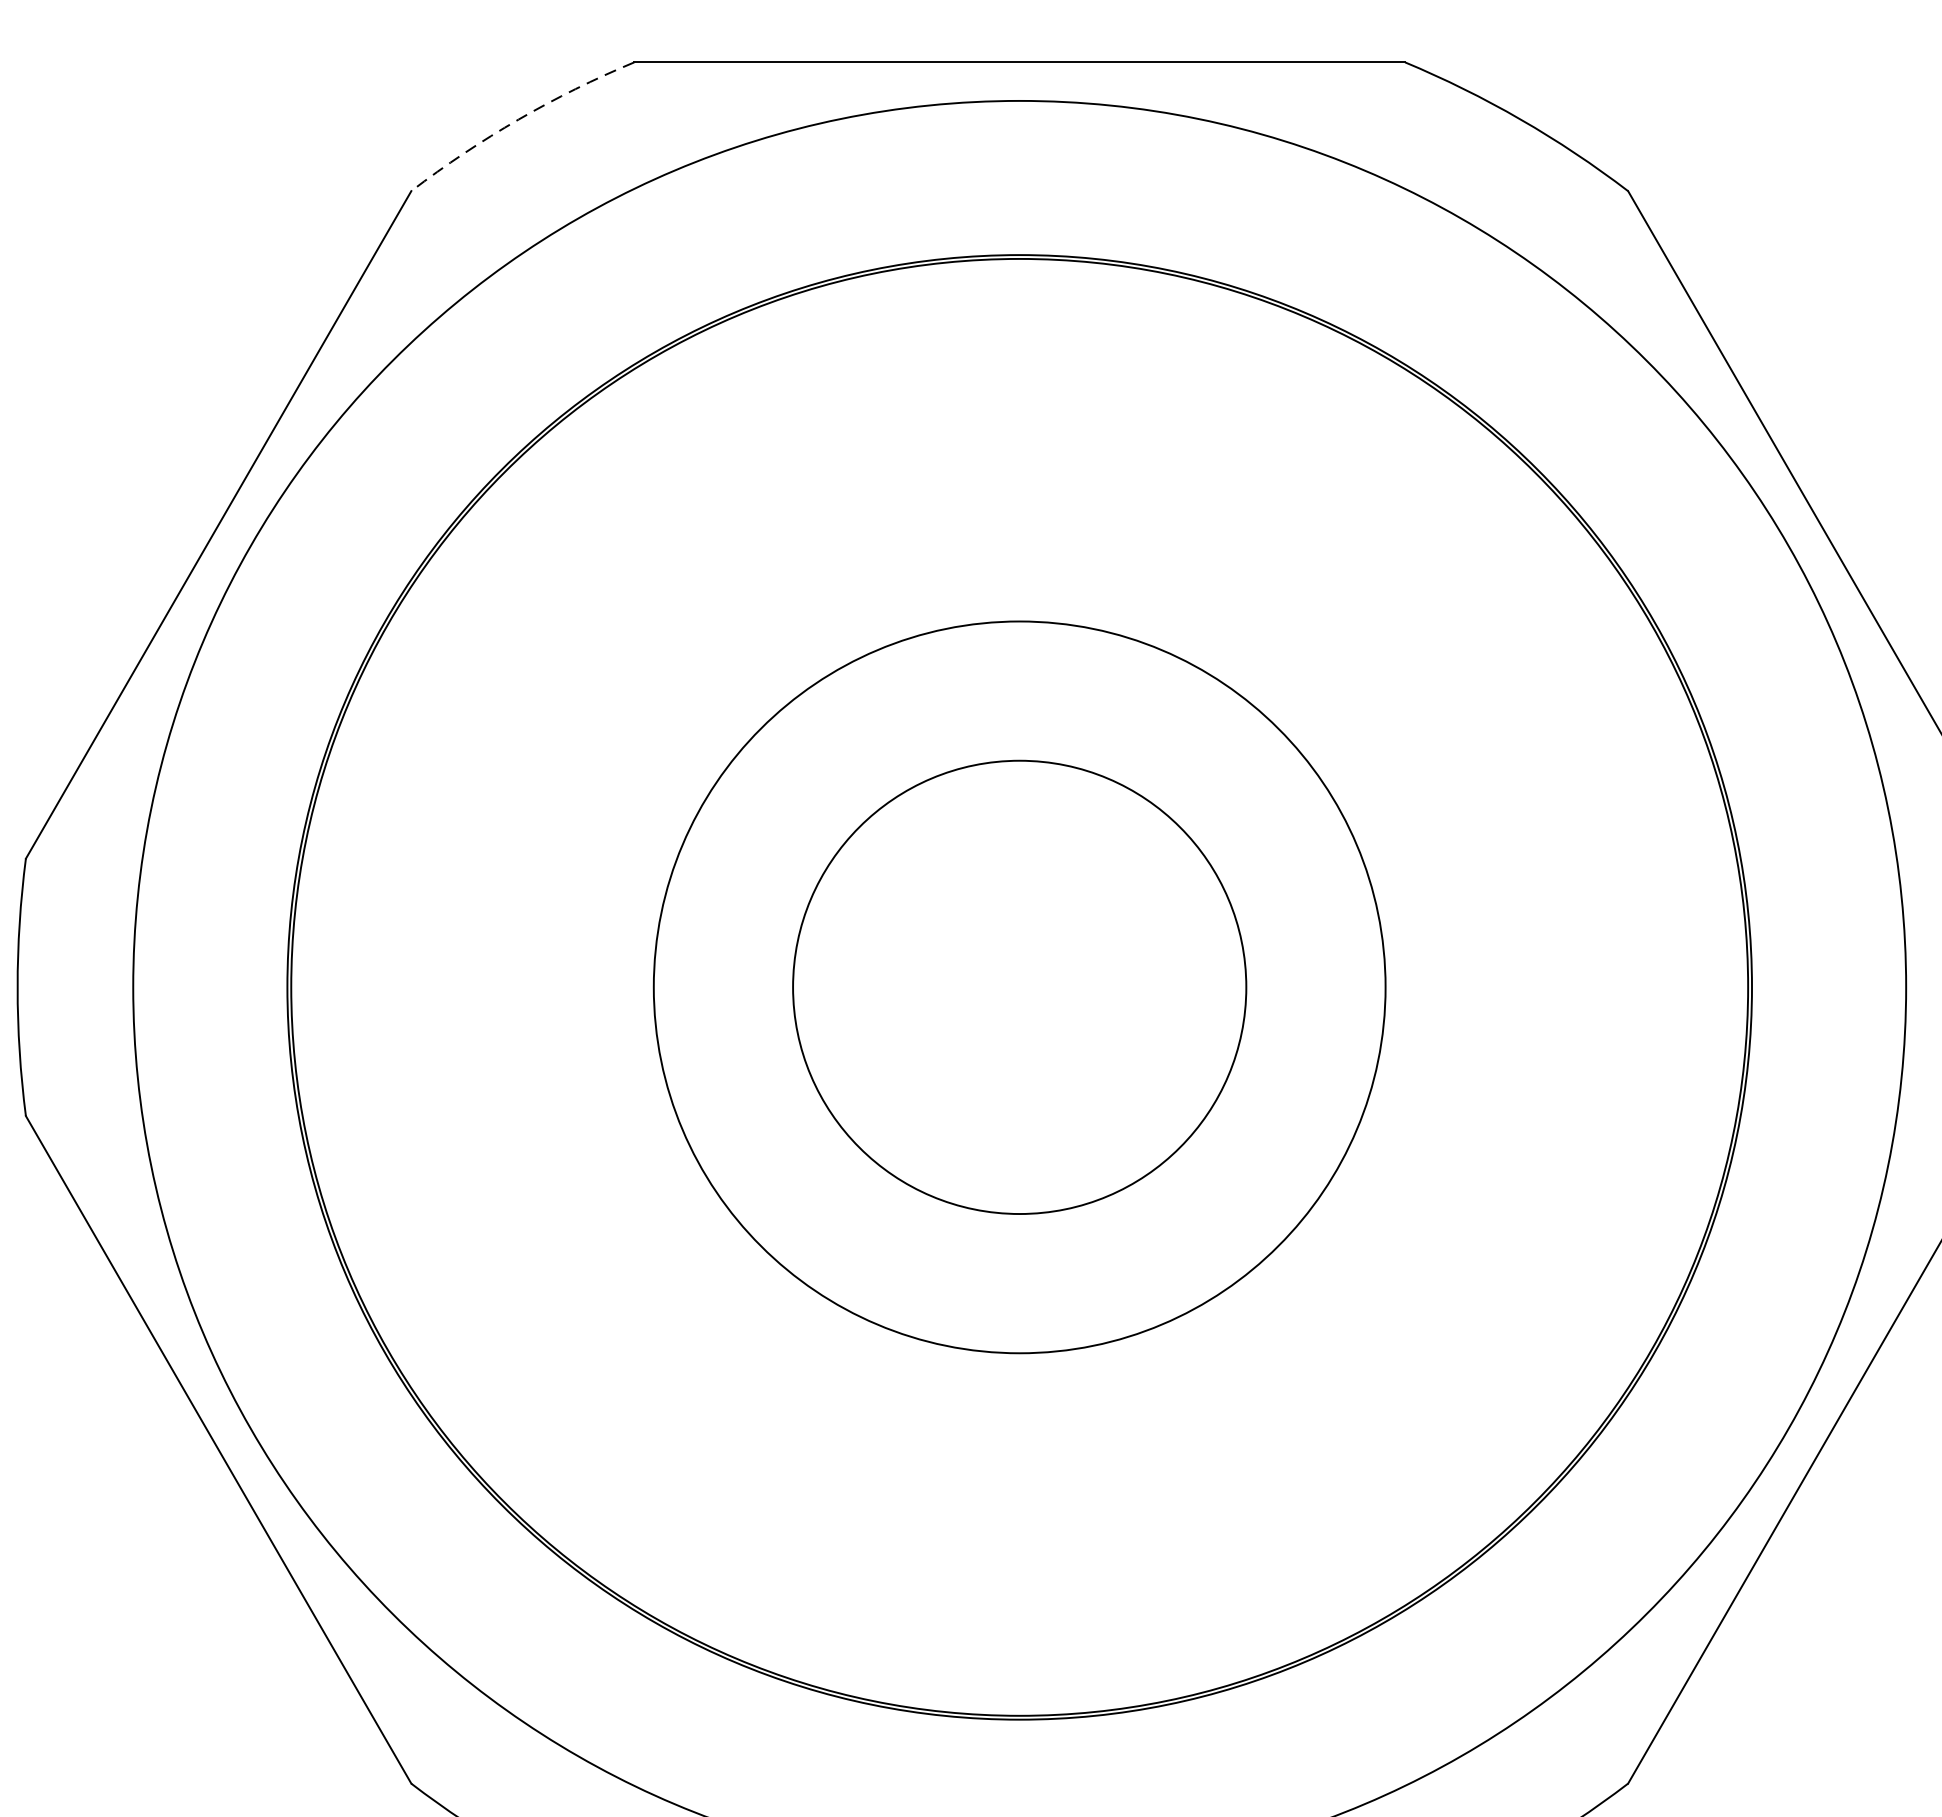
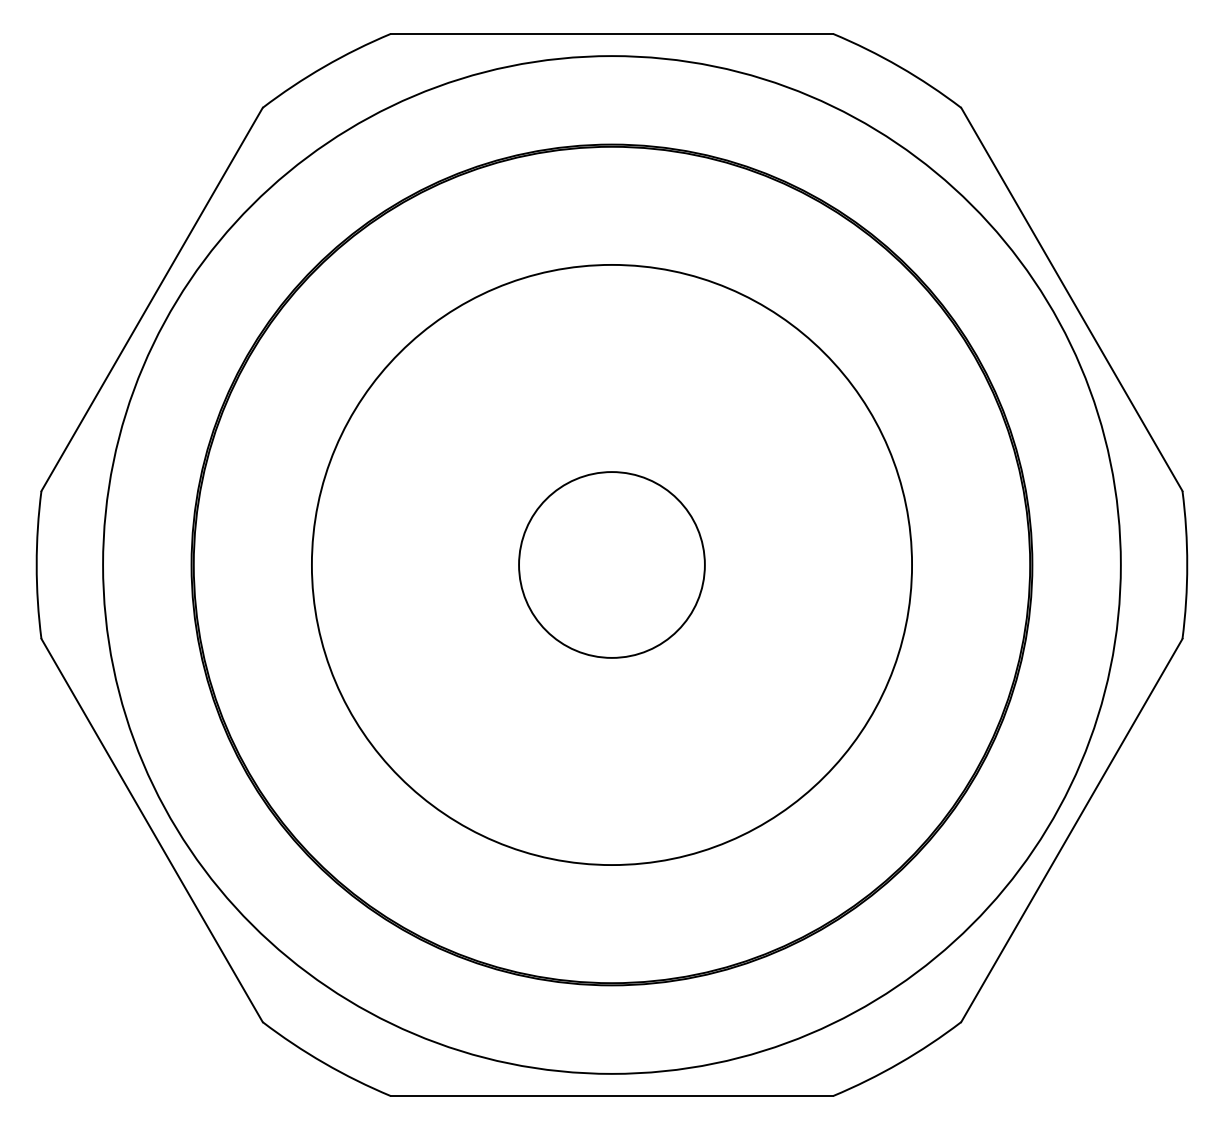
arc: (518, 119) -> (324, 66), dashed -> solid
circle: (1018, 986) -> (611, 564), size x0.71
circle: (1018, 986) -> (611, 564), size x1.43

